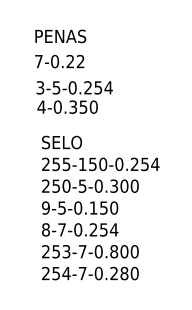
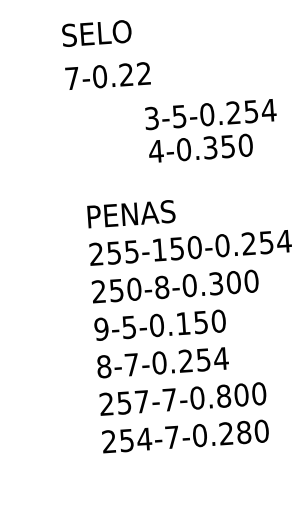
text: (60, 36) -> (106, 32), PENAS -> SELO
text: (74, 97) -> (211, 131), moved
text: (67, 142) -> (130, 214), SELO -> PENAS
text: (82, 185) -> (161, 286), 250-5-0.300 -> 250-8-0.300
text: (66, 251) -> (141, 401), 253-7-0.800 -> 257-7-0.800

